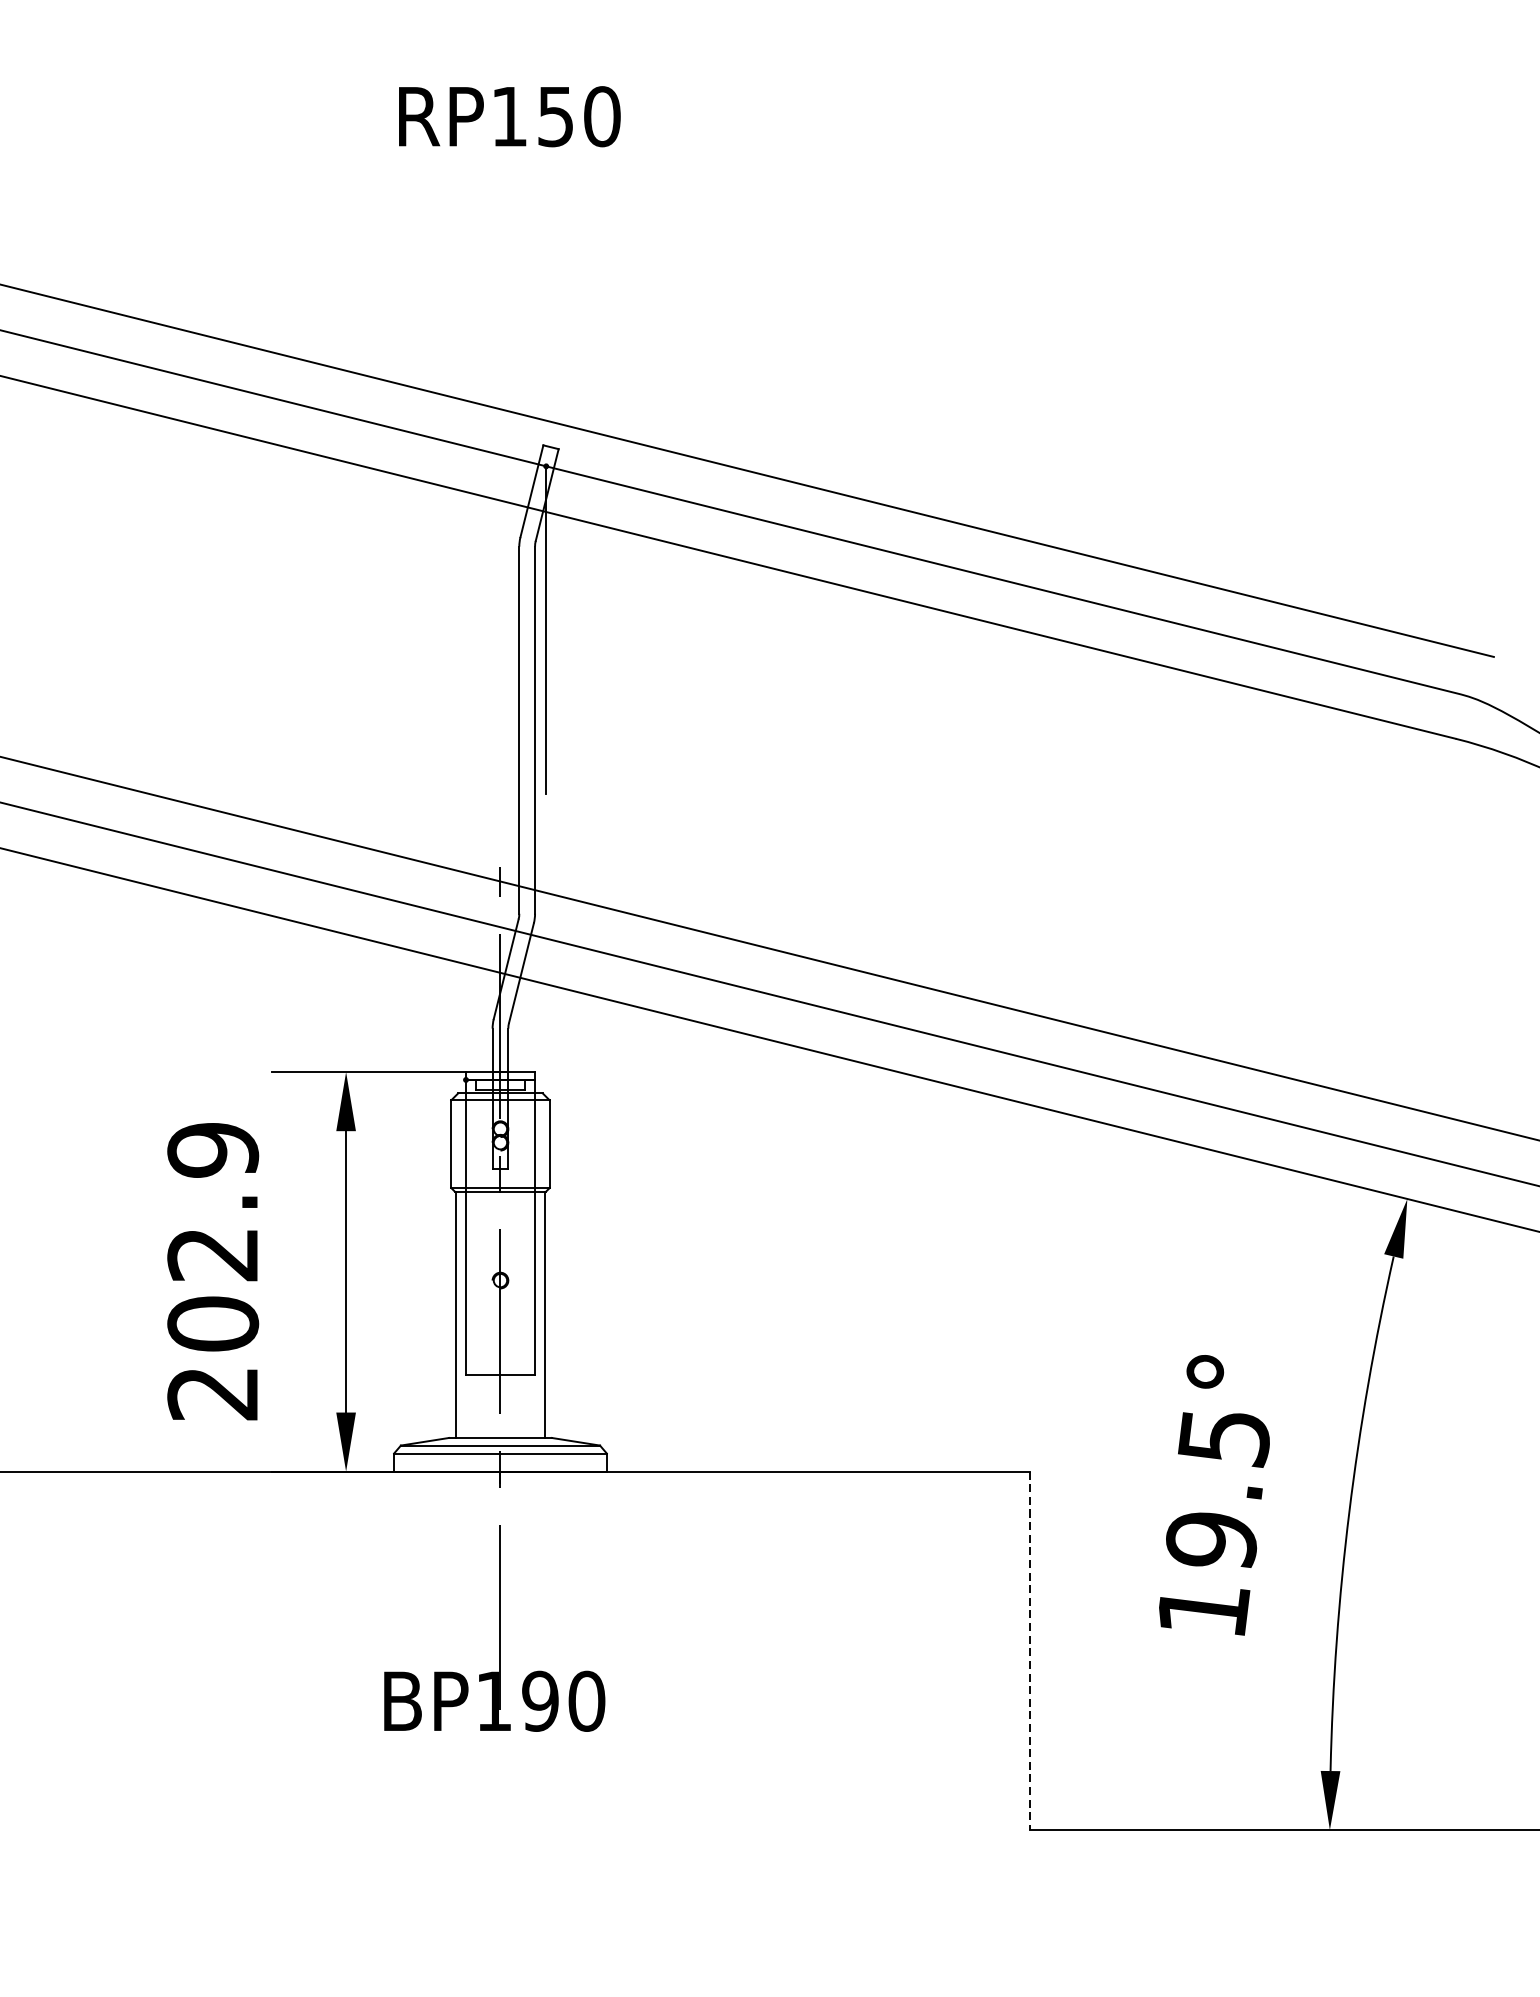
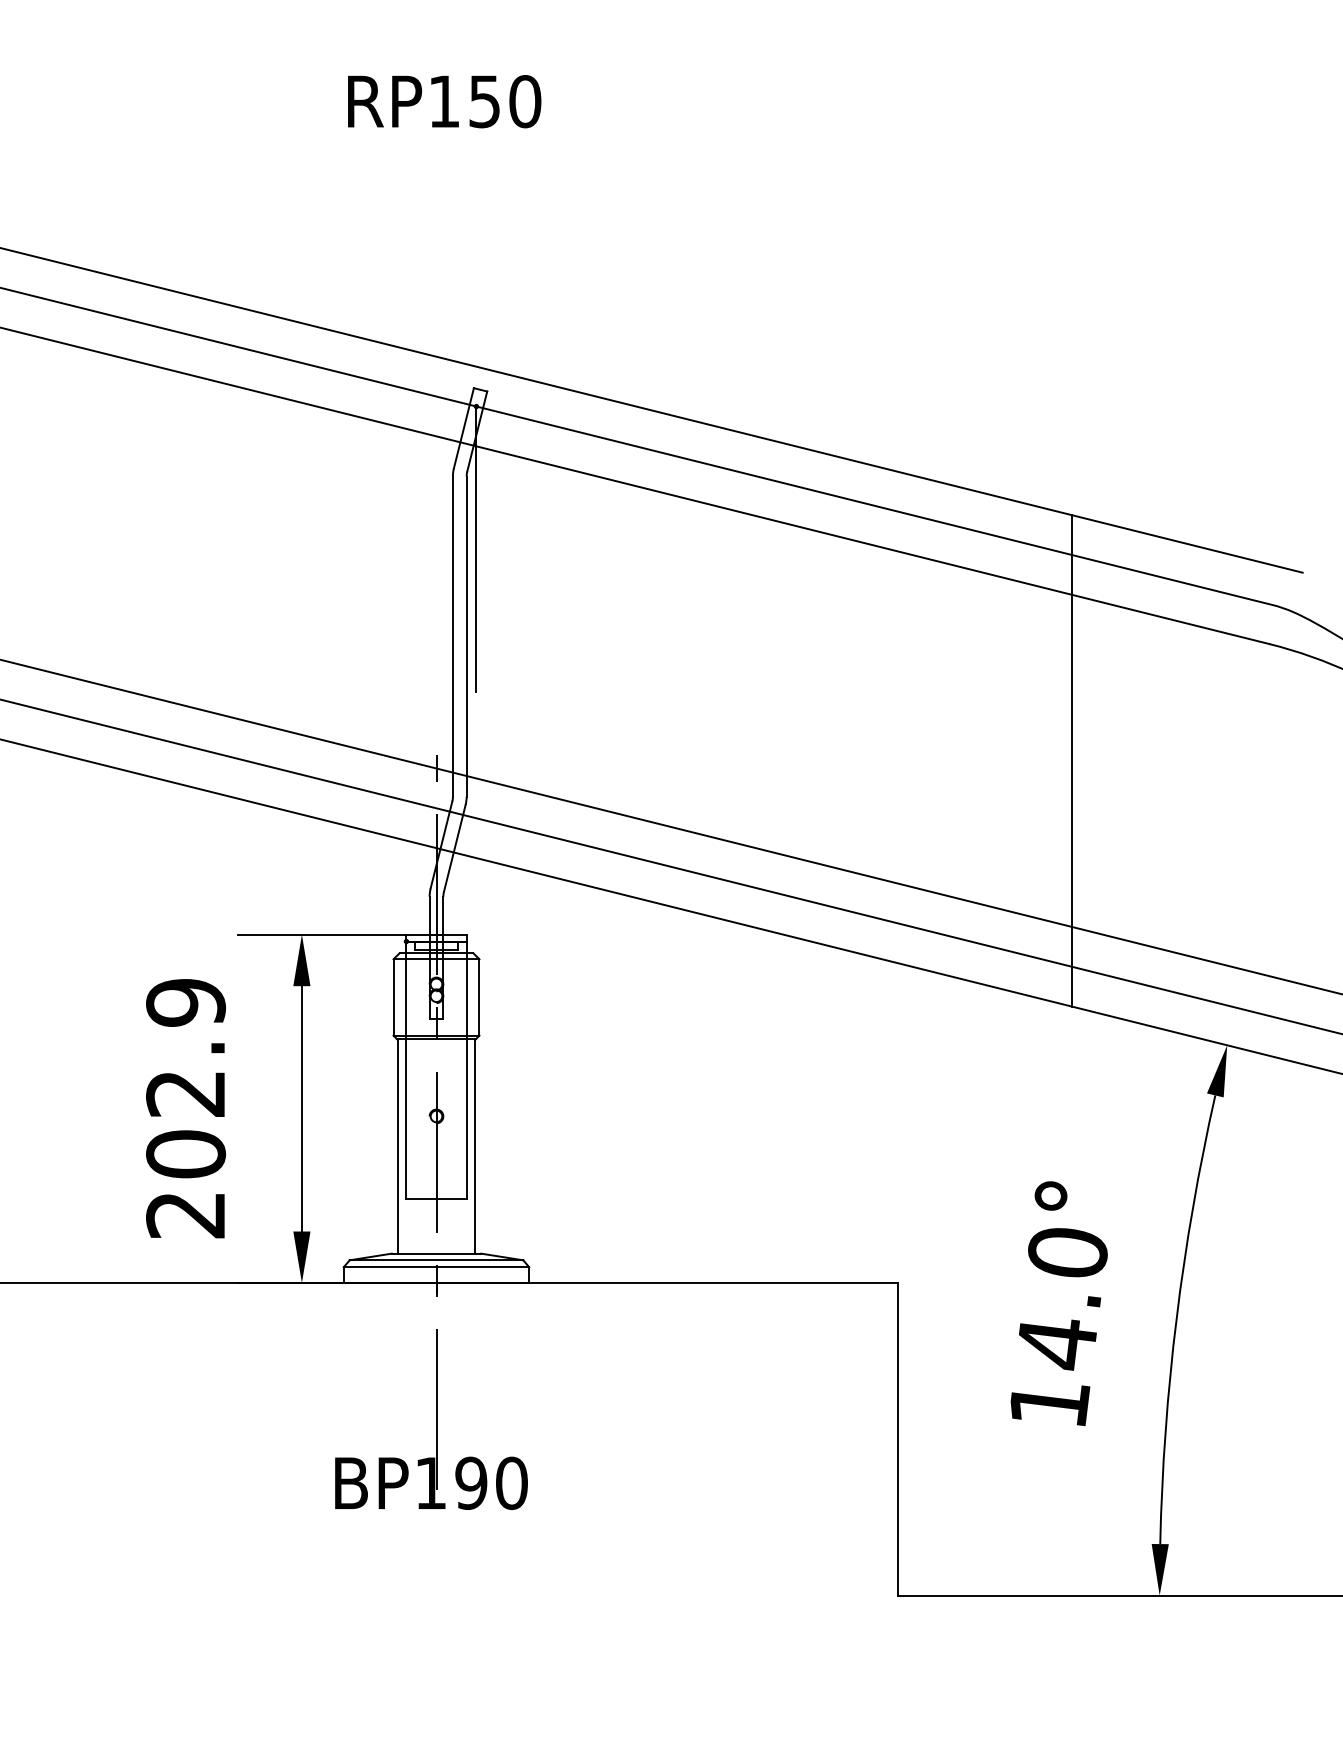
line: (1229, 872) -> (1072, 760), added
text: (1217, 1490) -> (1061, 1299), 19.5° -> 14.0°
line: (1029, 1651) -> (897, 1439), dashed -> solid

